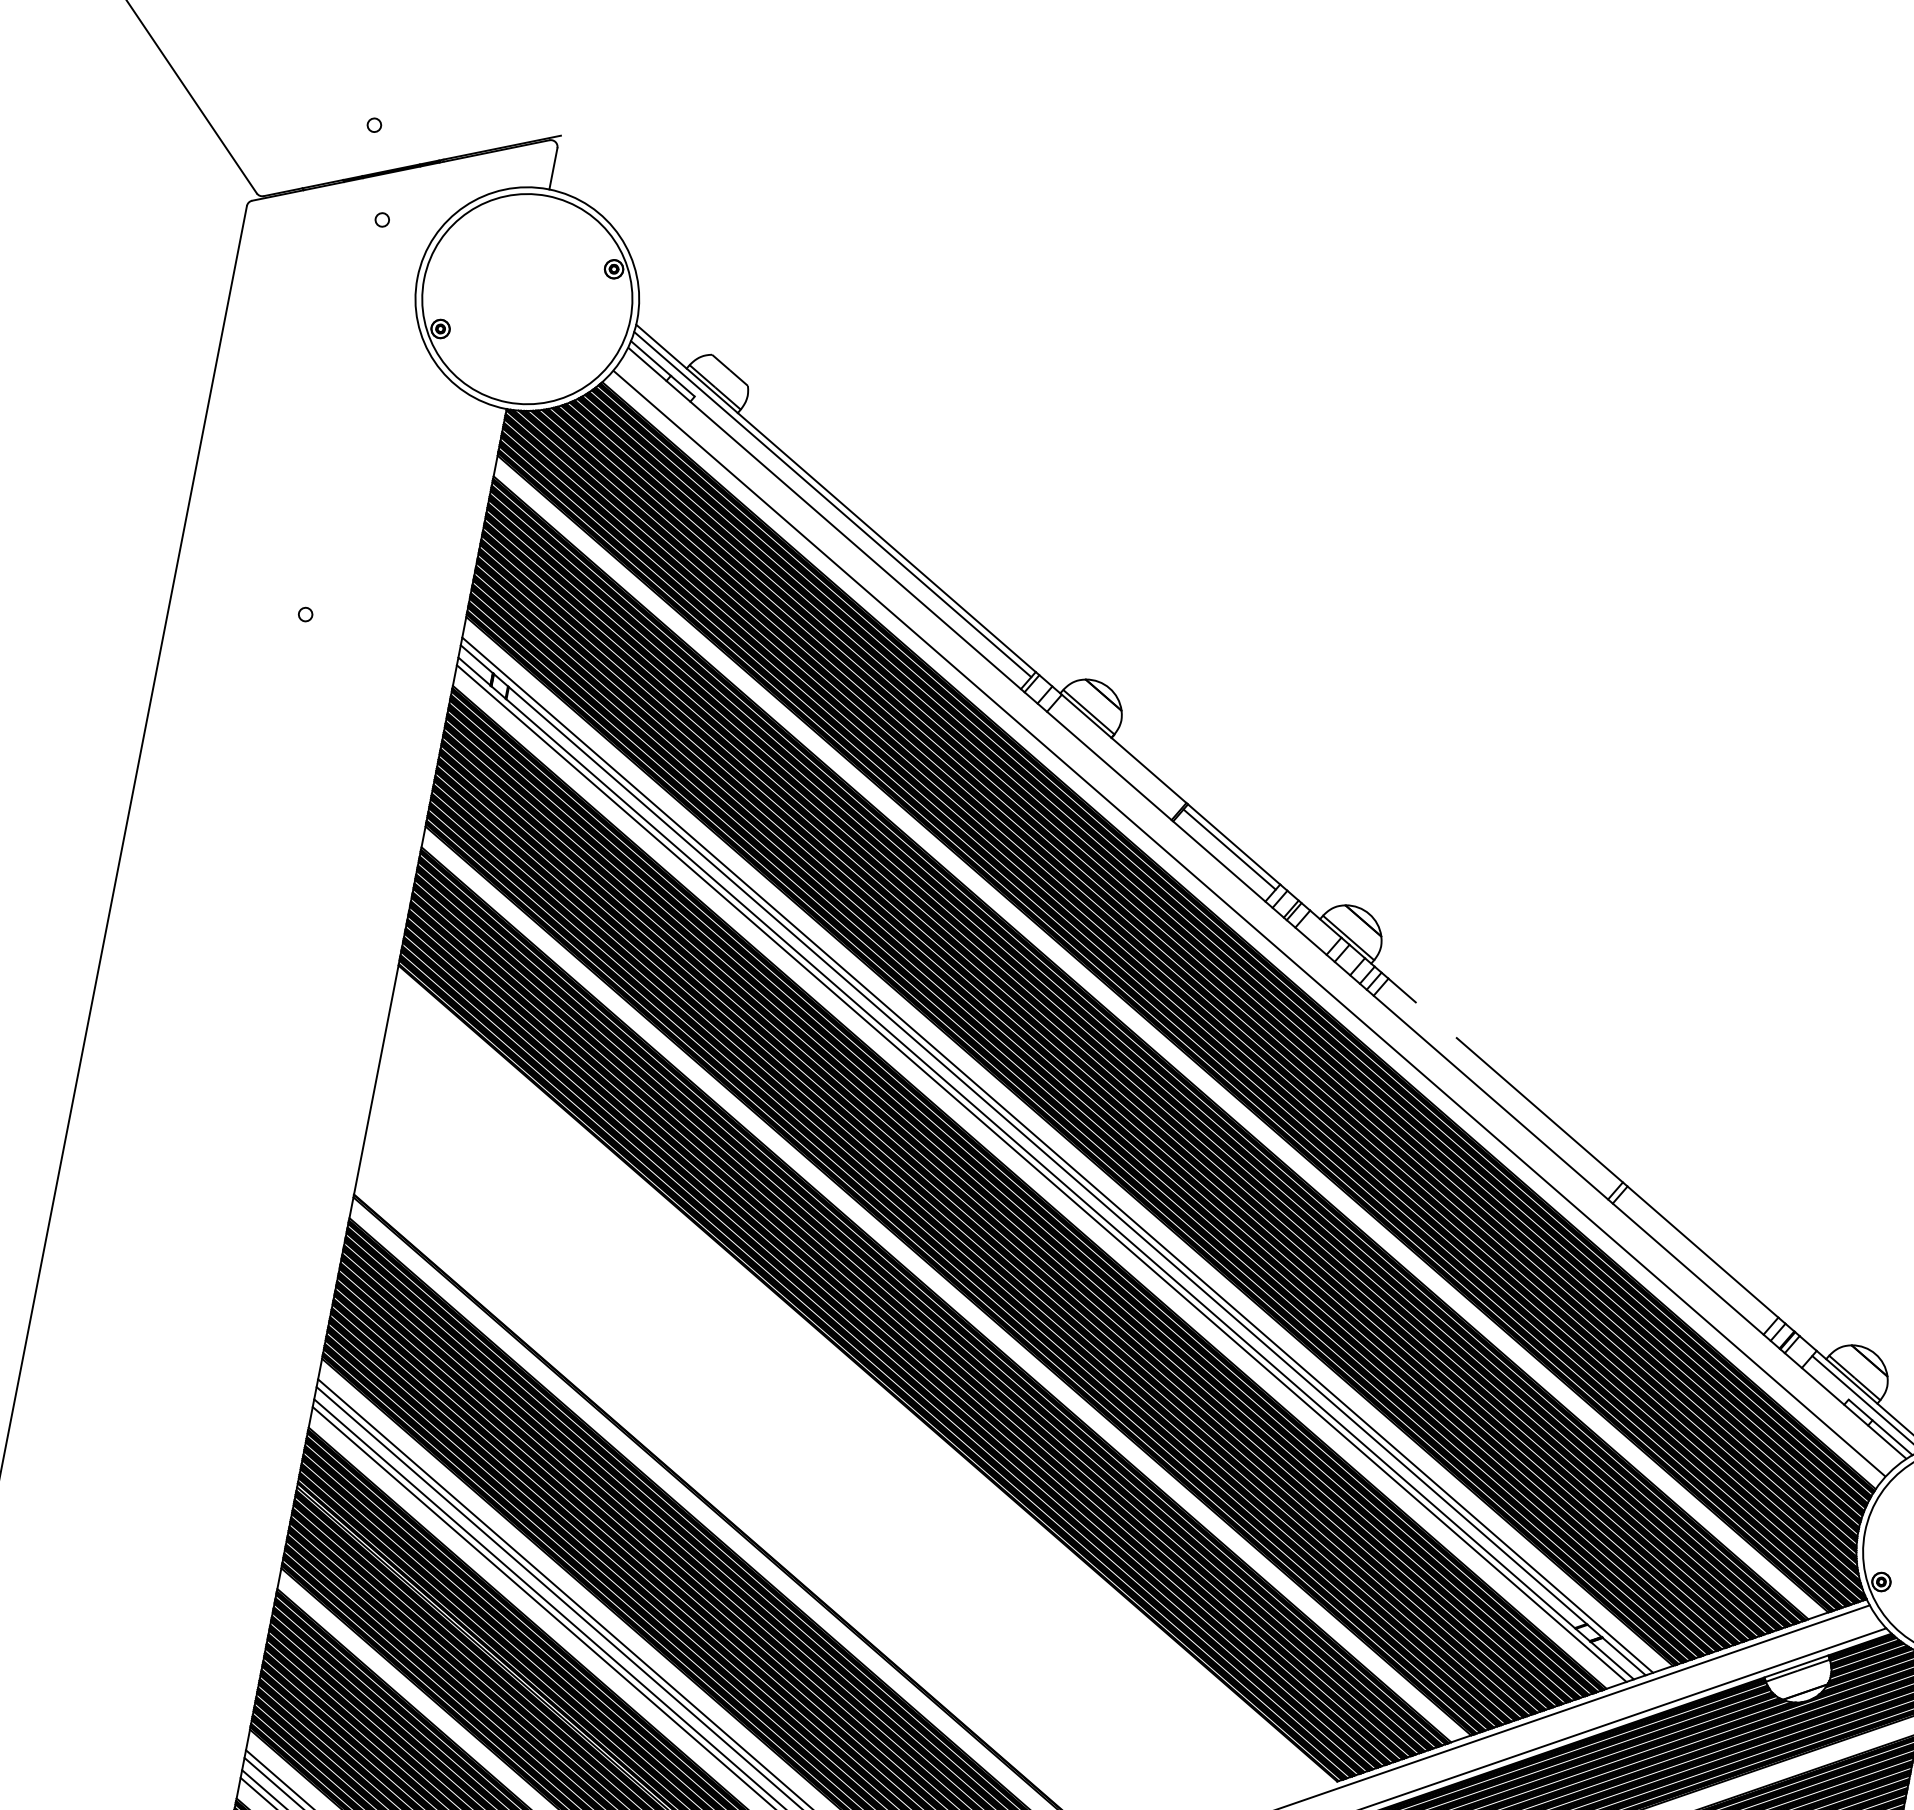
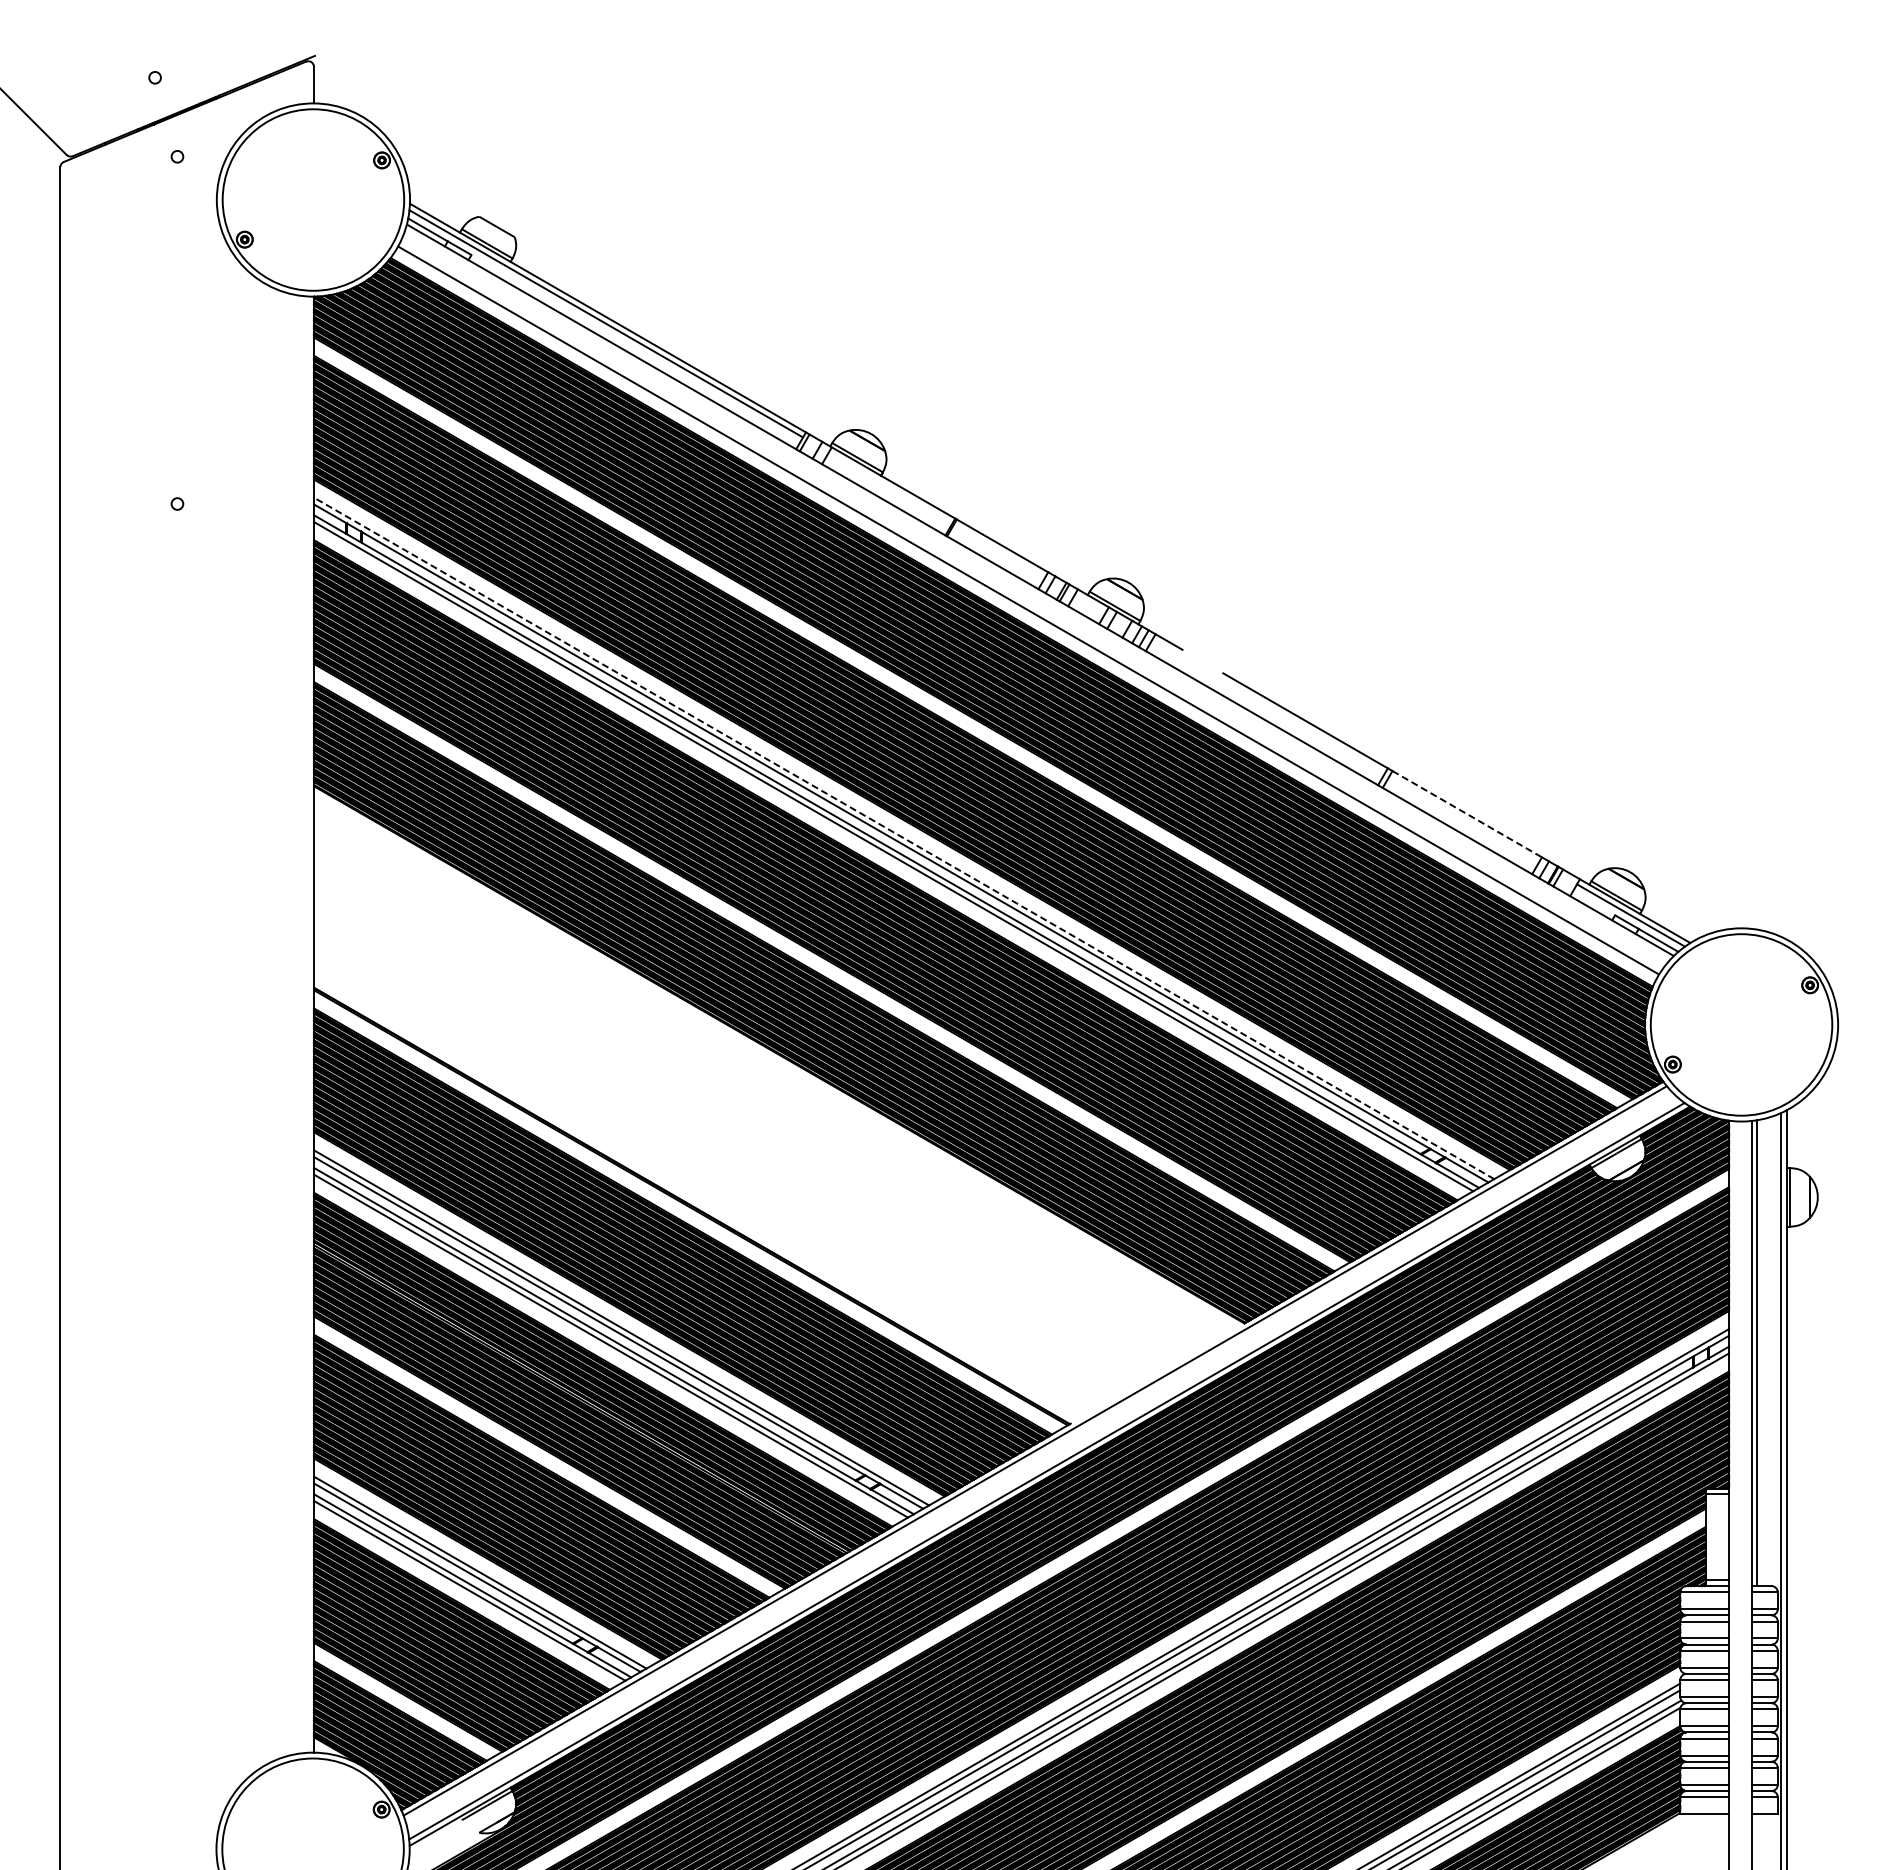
line: (1229, 849) -> (999, 550), removed
line: (1056, 1155) -> (903, 838), solid -> dashed
line: (1703, 1252) -> (1467, 814), solid -> dashed

